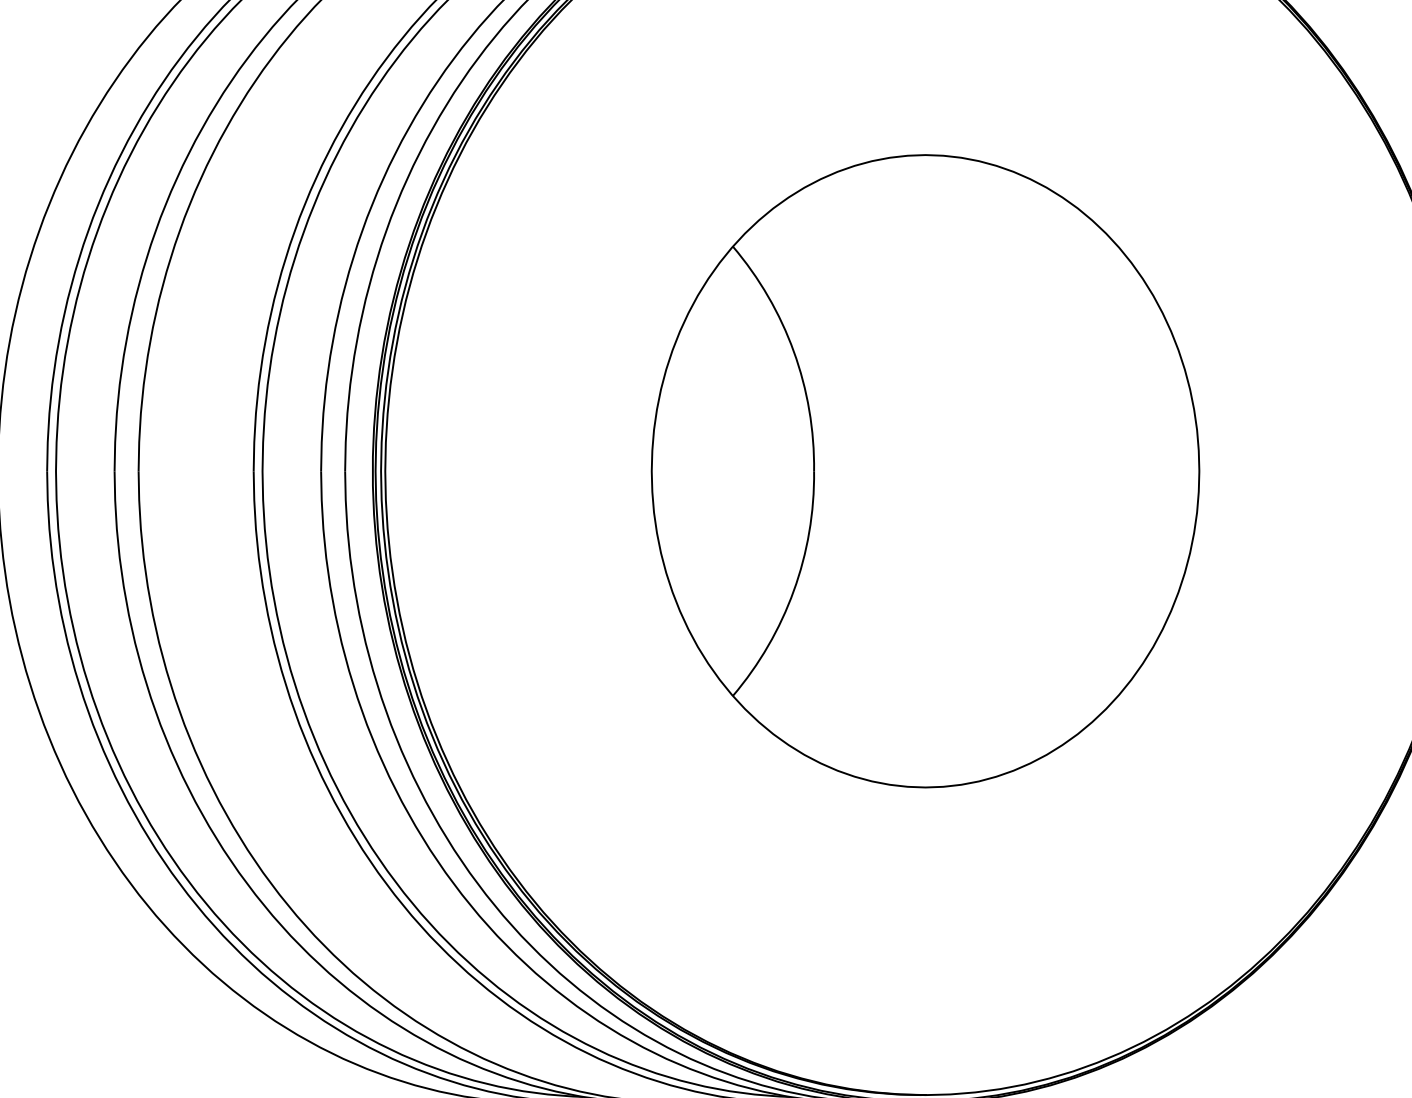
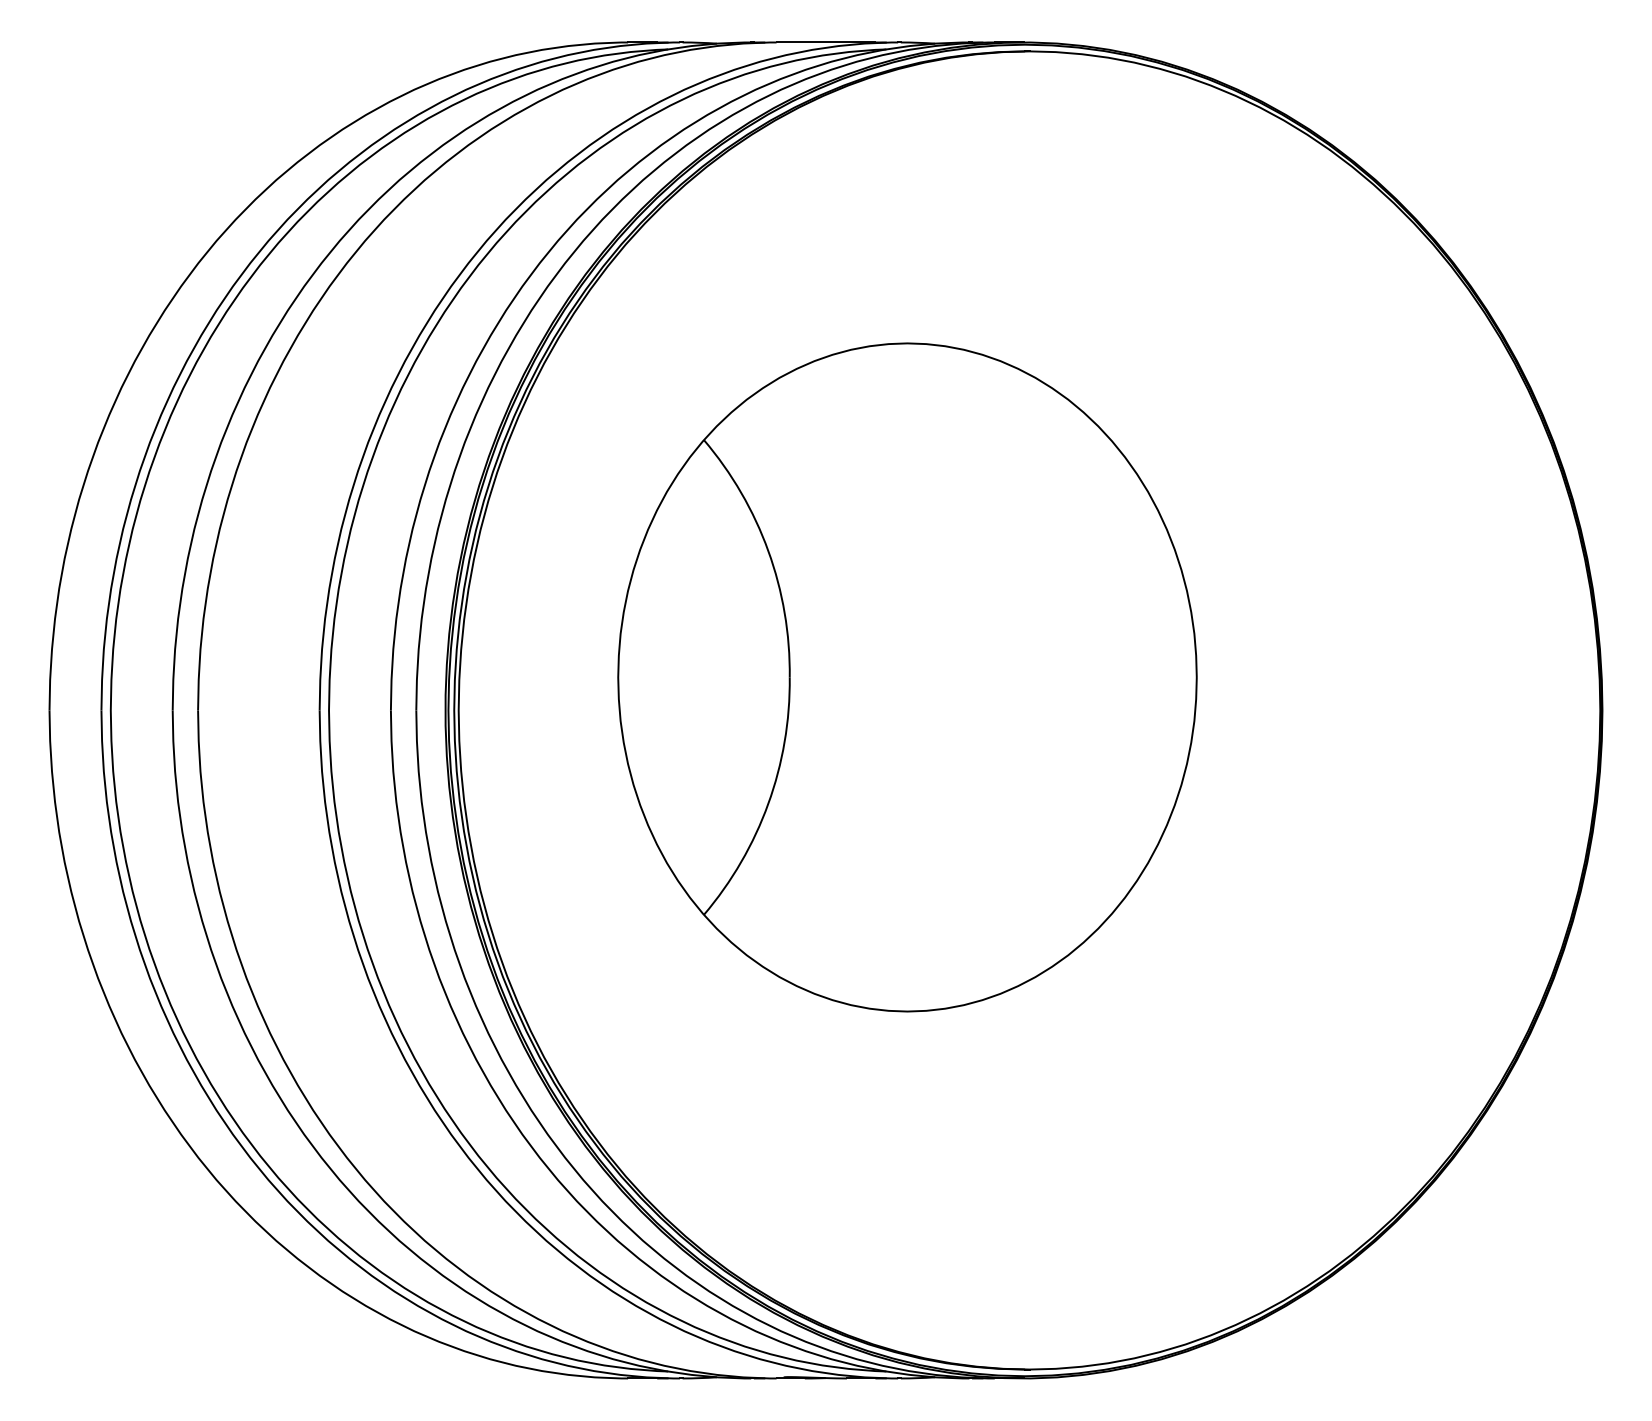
part: (925, 471) -> (907, 677), moved

